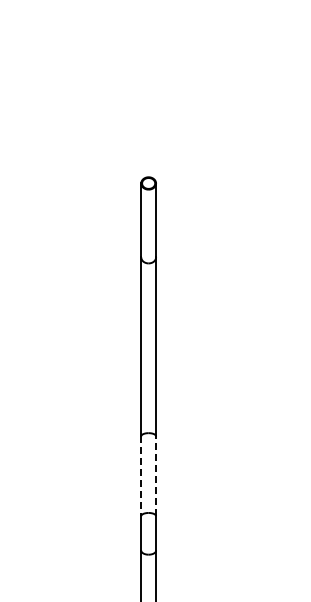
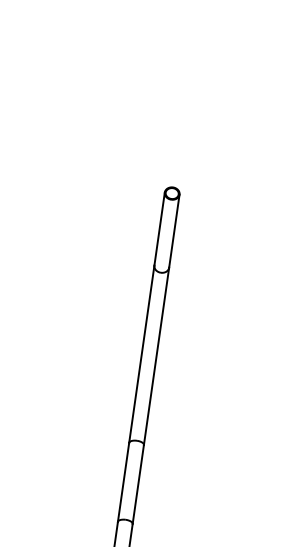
line: (141, 476) -> (123, 482), dashed -> solid
line: (156, 476) -> (138, 484), dashed -> solid

